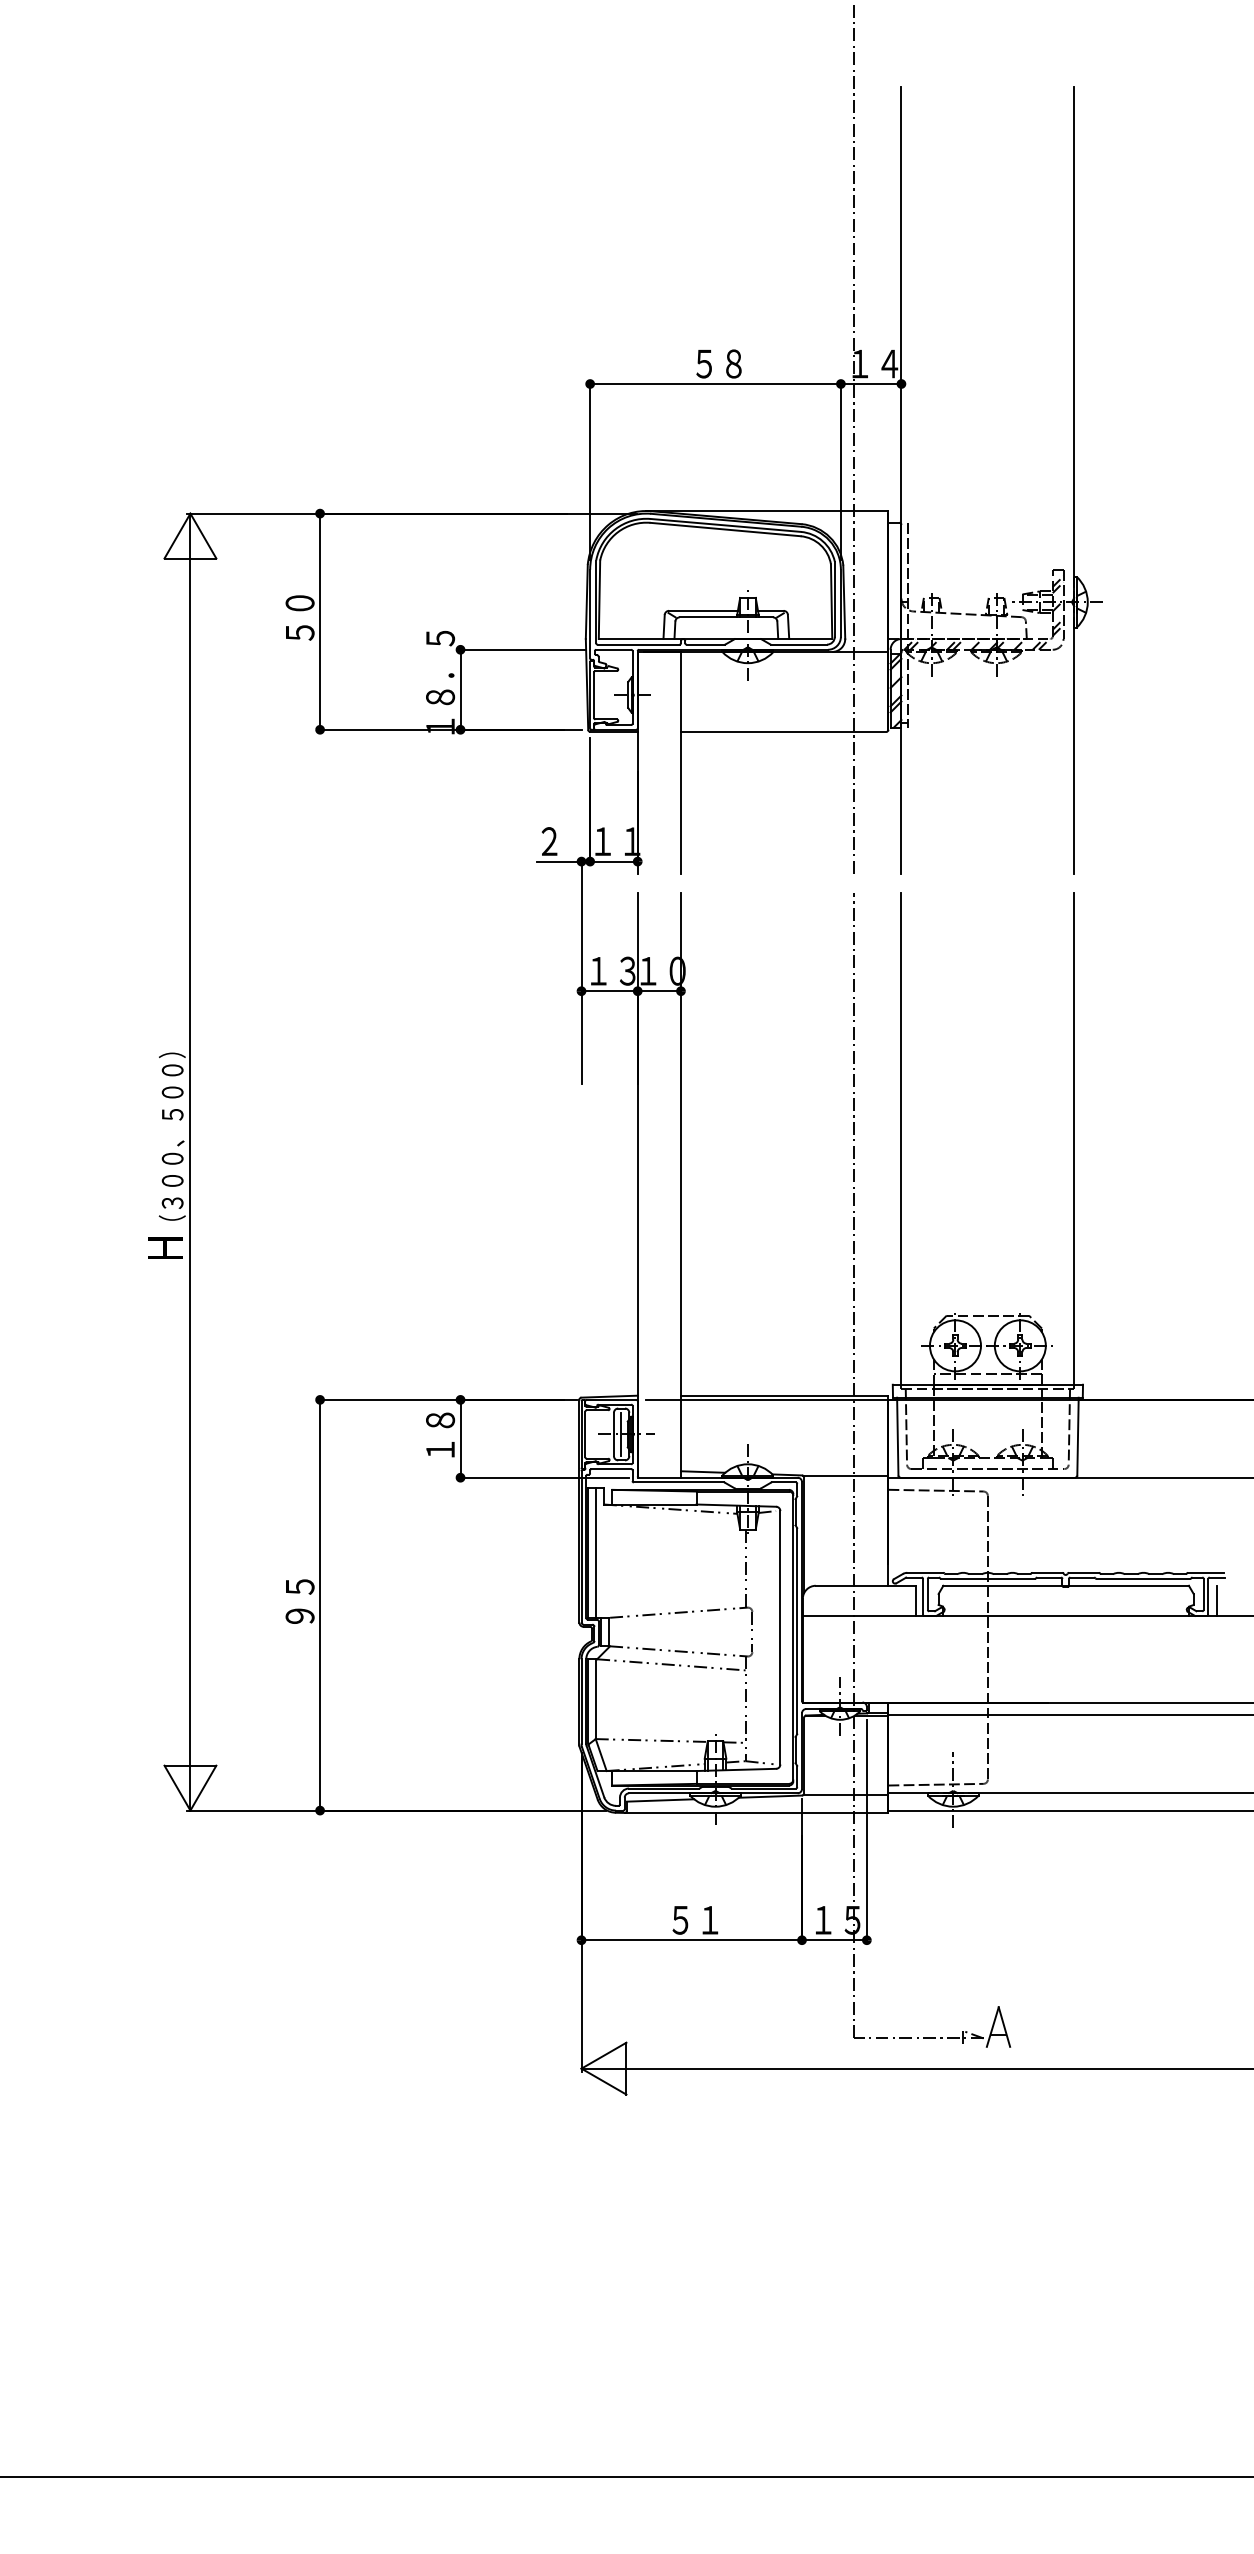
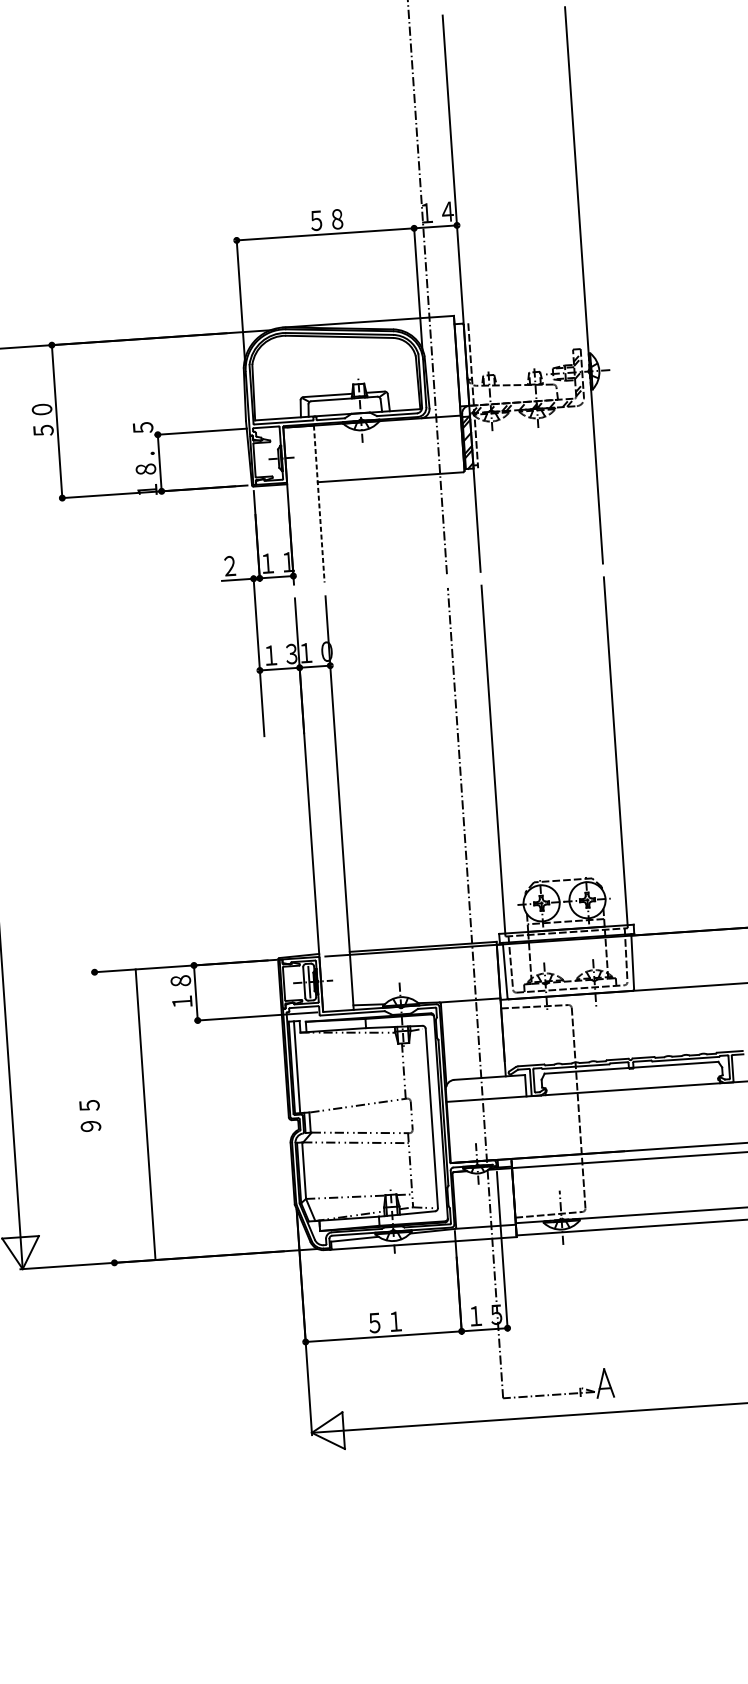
line: (680, 762) -> (318, 503), solid -> dashed
line: (1216, 1600) -> (738, 1070), removed
line: (320, 1604) -> (145, 1114), moved

